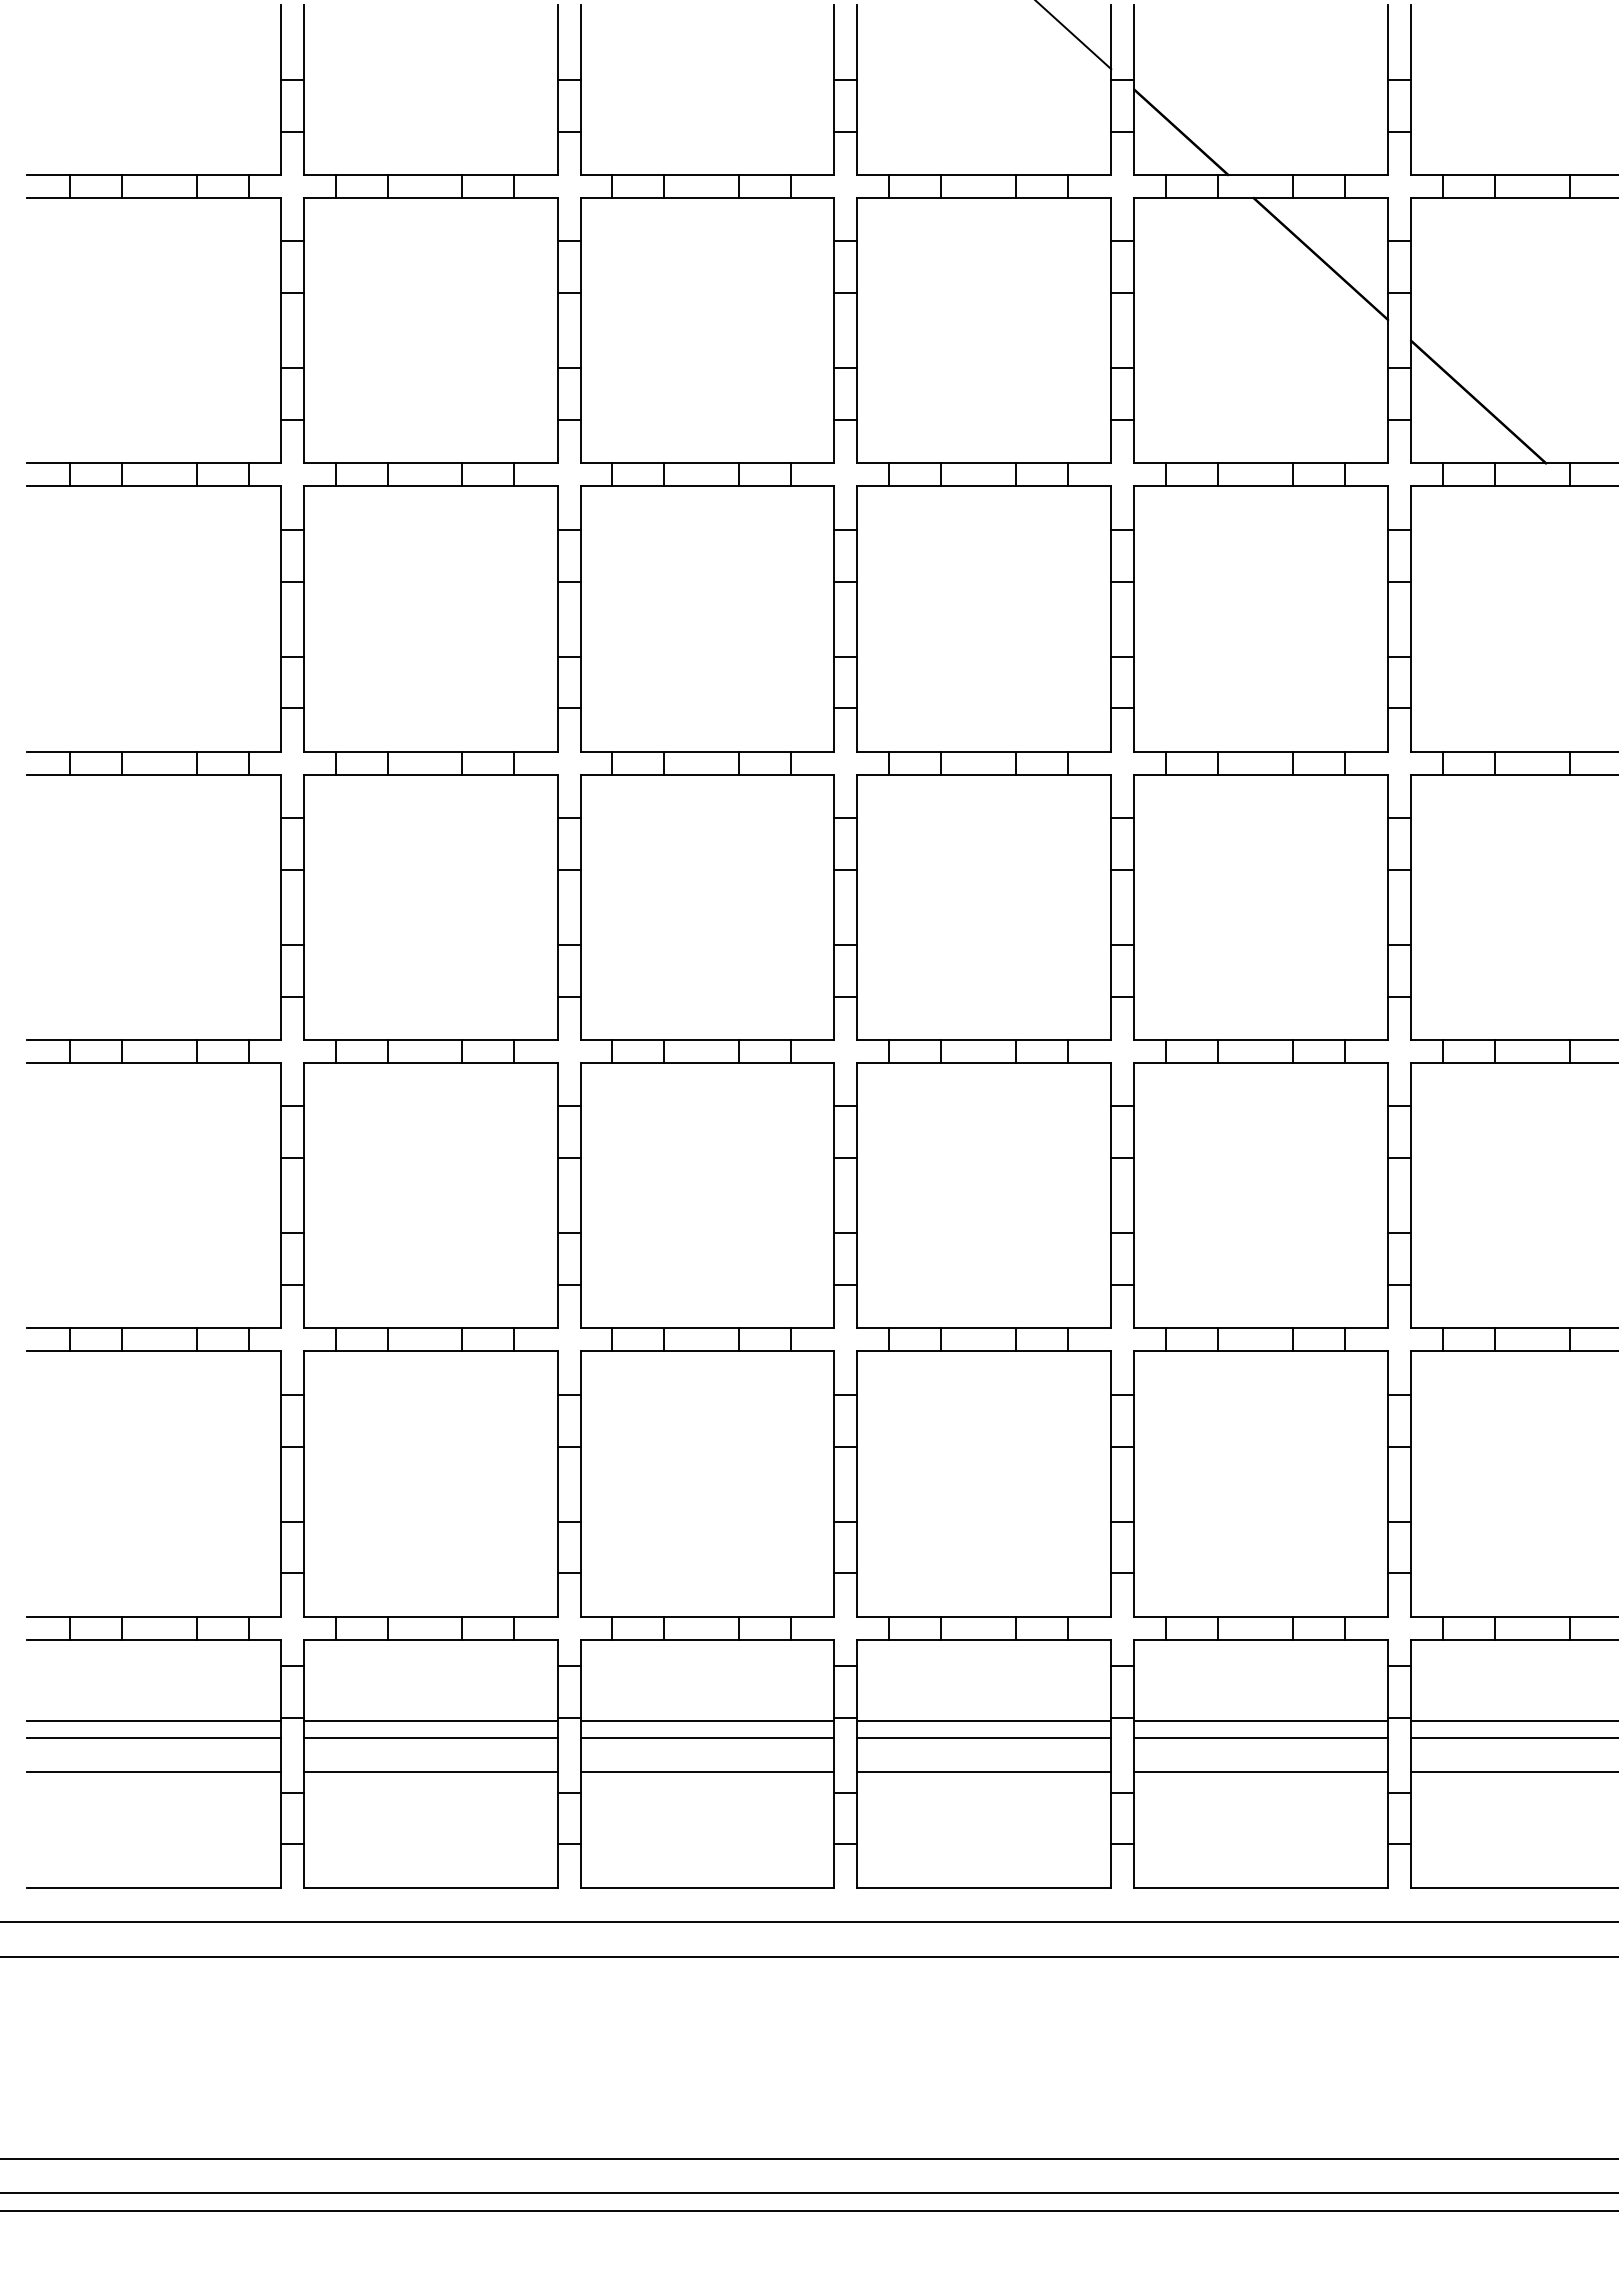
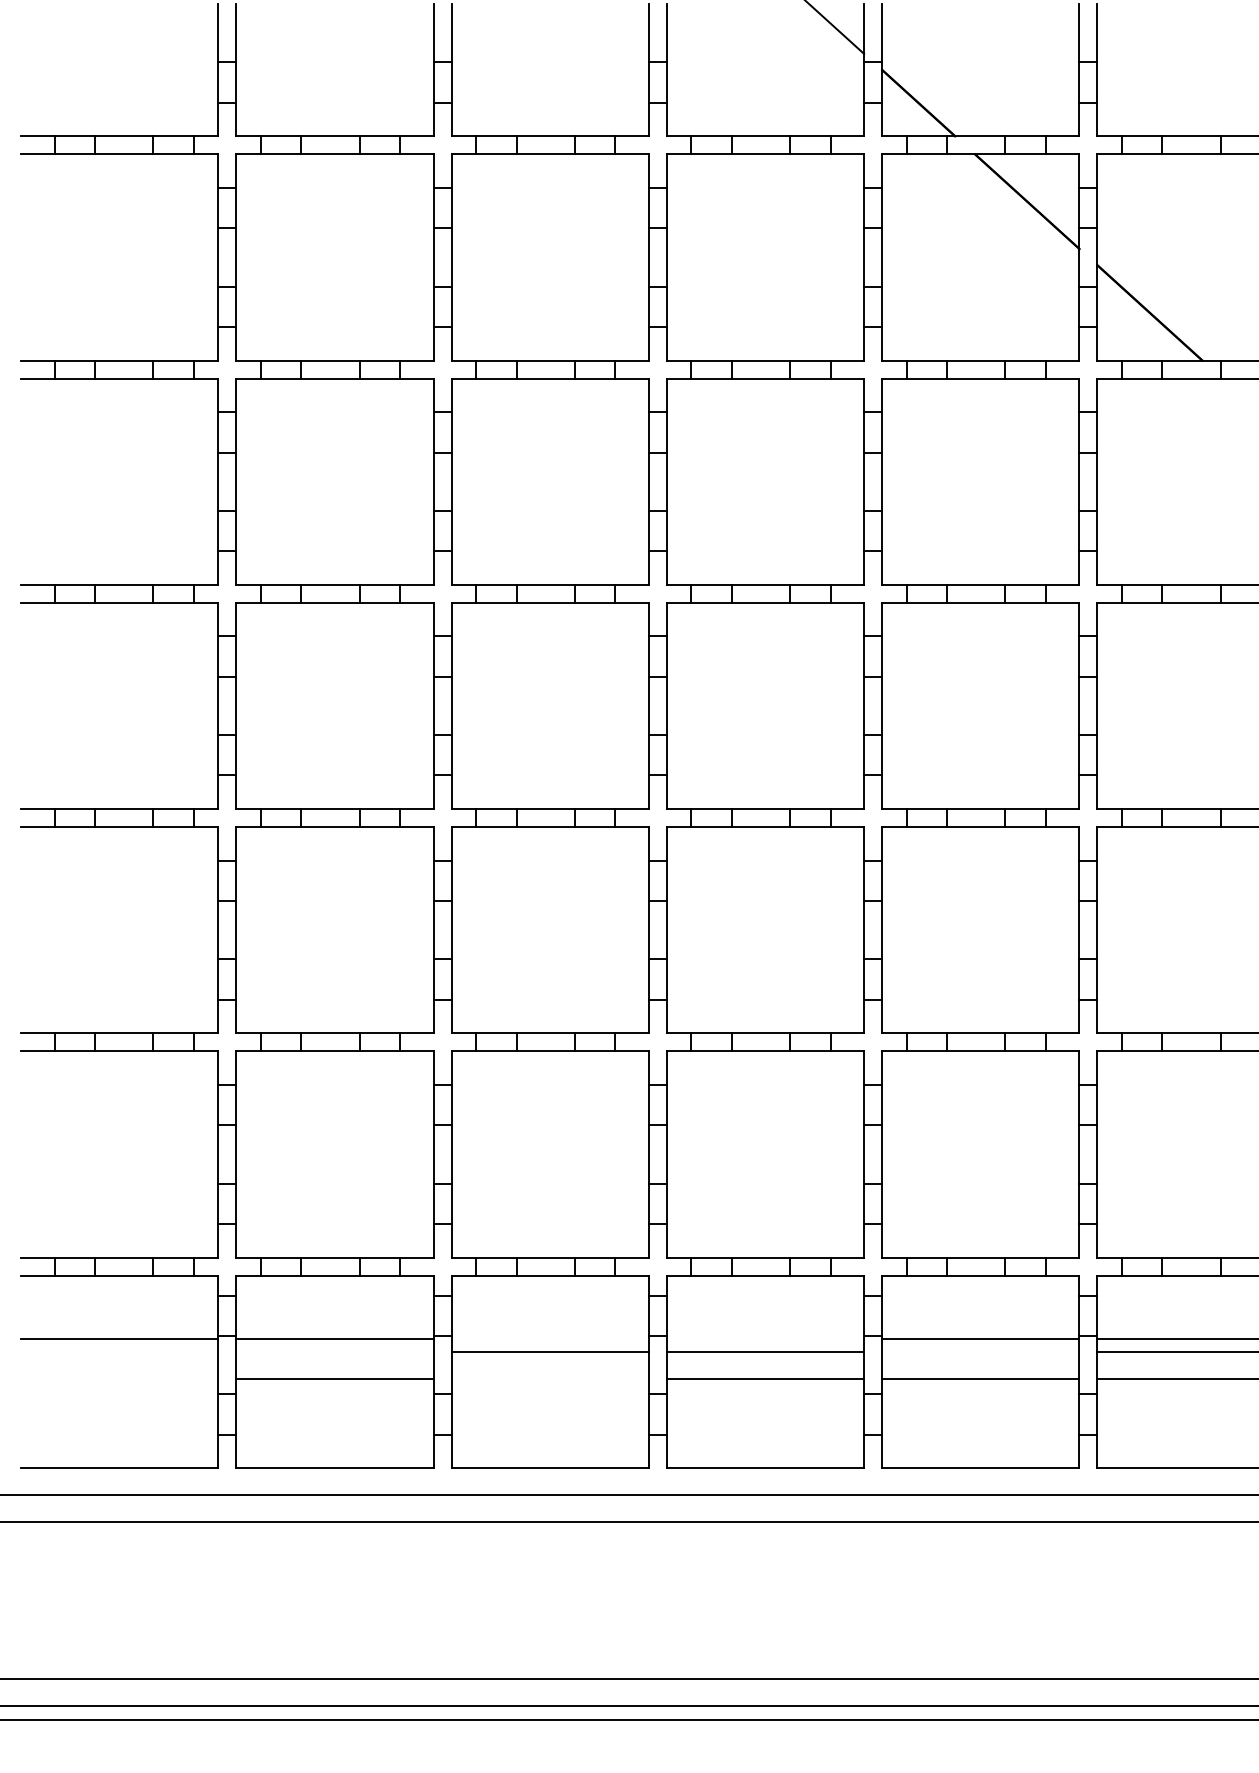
line: (707, 1720) -> (550, 1338), removed
line: (984, 1720) -> (765, 1338), removed
line: (153, 1737) -> (119, 1351), removed
line: (430, 1737) -> (334, 1351), removed
line: (1261, 1737) -> (981, 1351), removed
line: (153, 1772) -> (119, 1378), removed
line: (707, 1772) -> (550, 1378), removed

